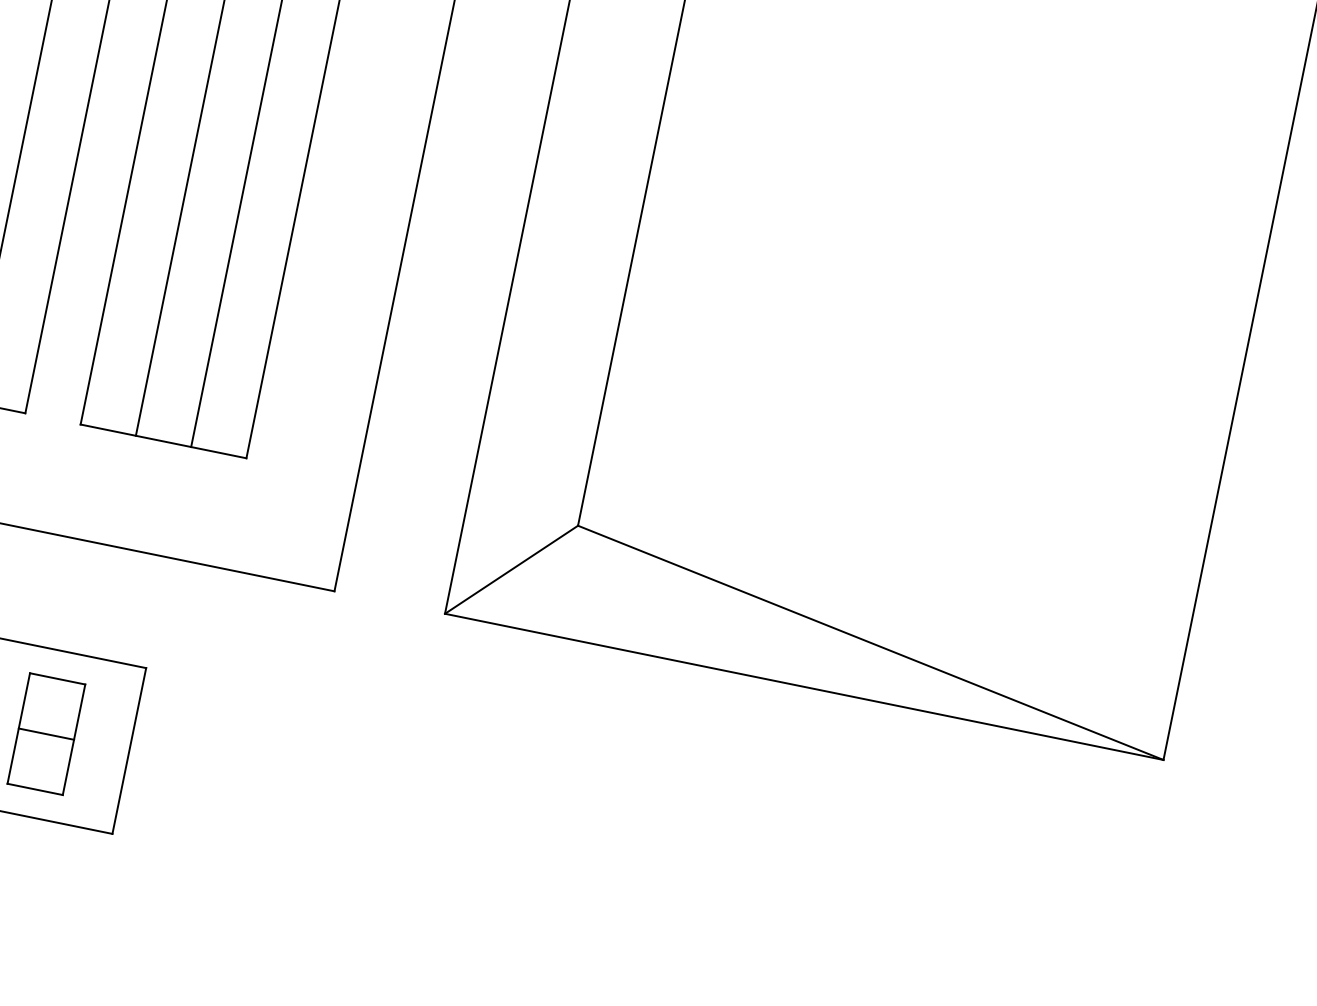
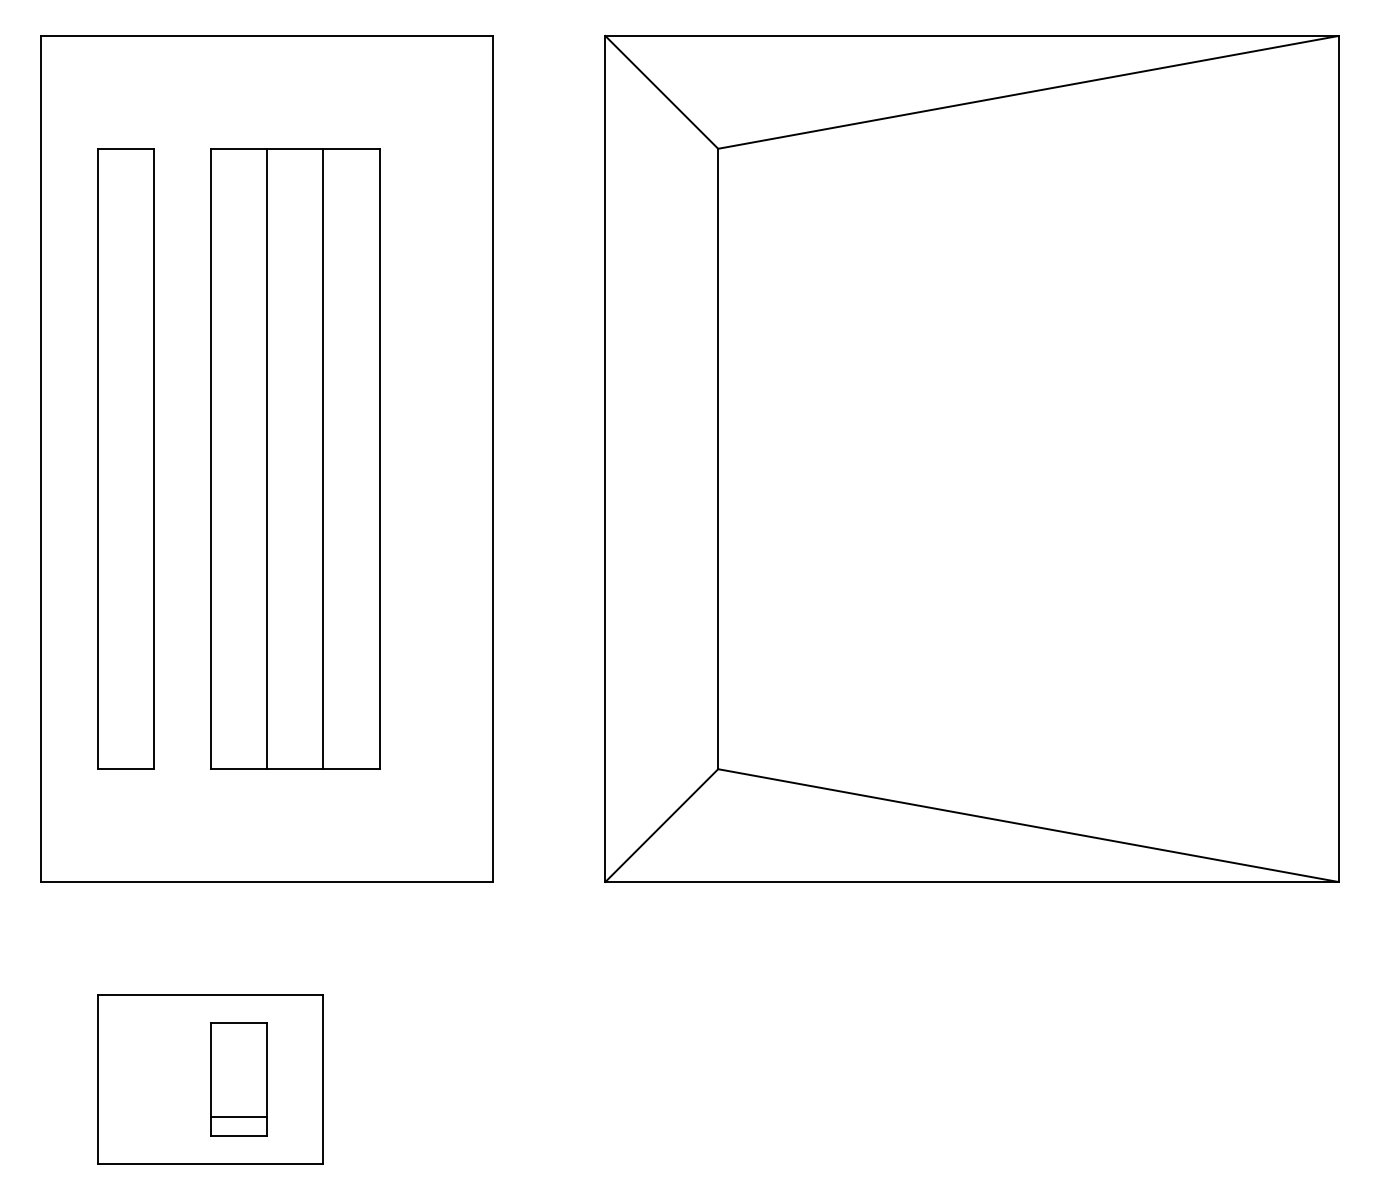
line: (46, 734) -> (238, 1117), moved

